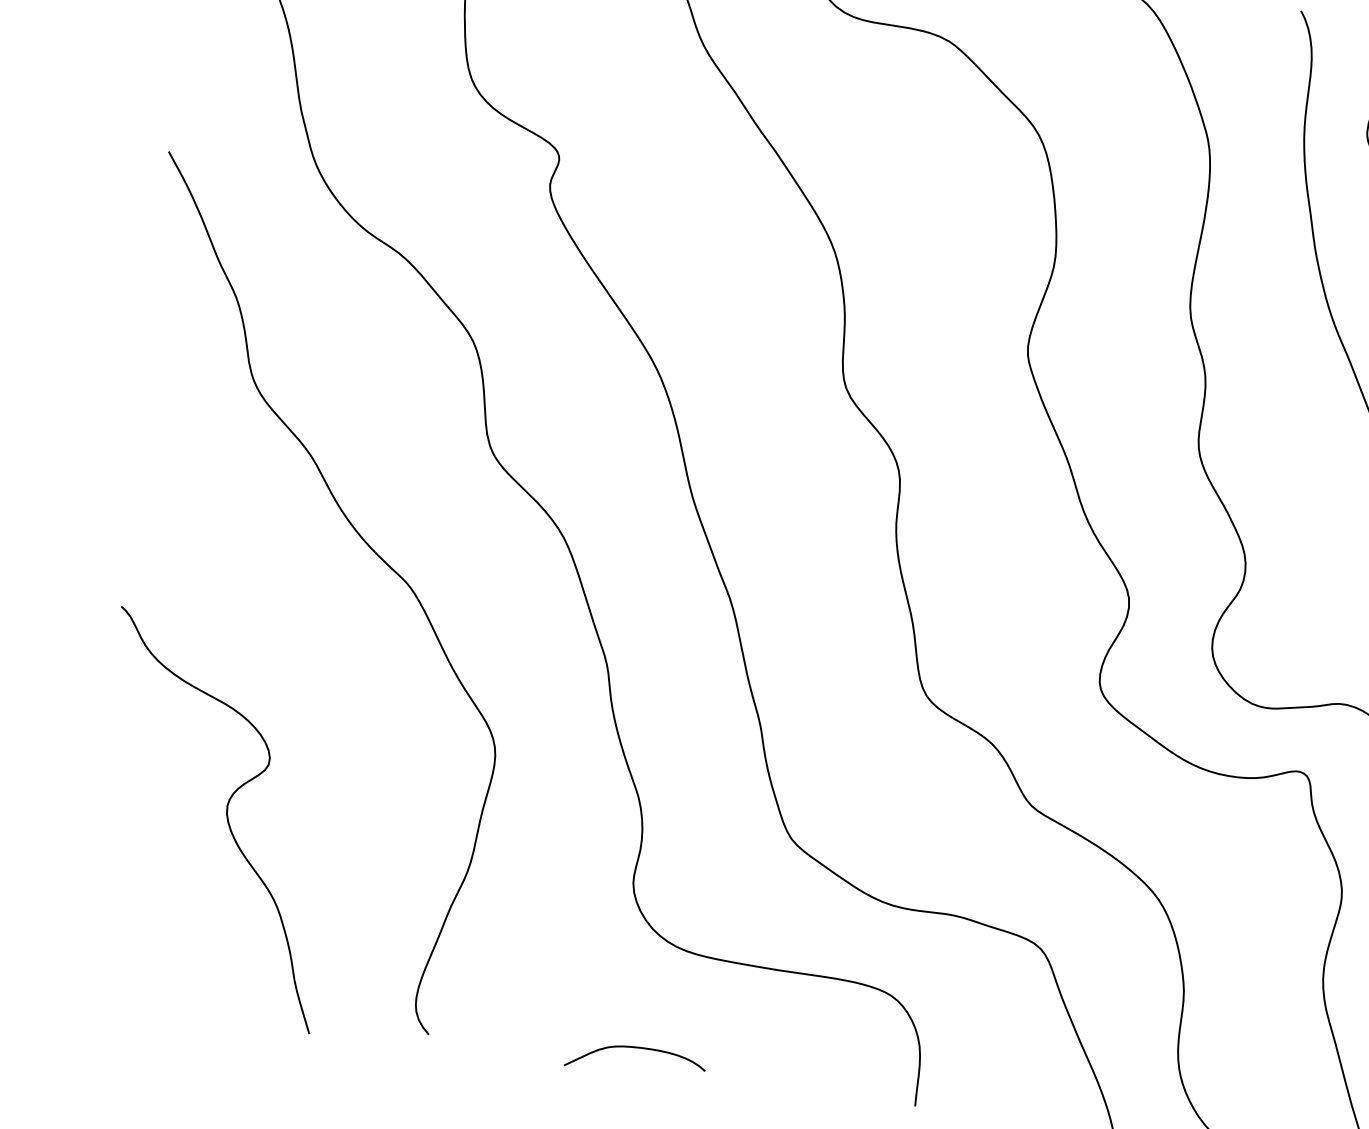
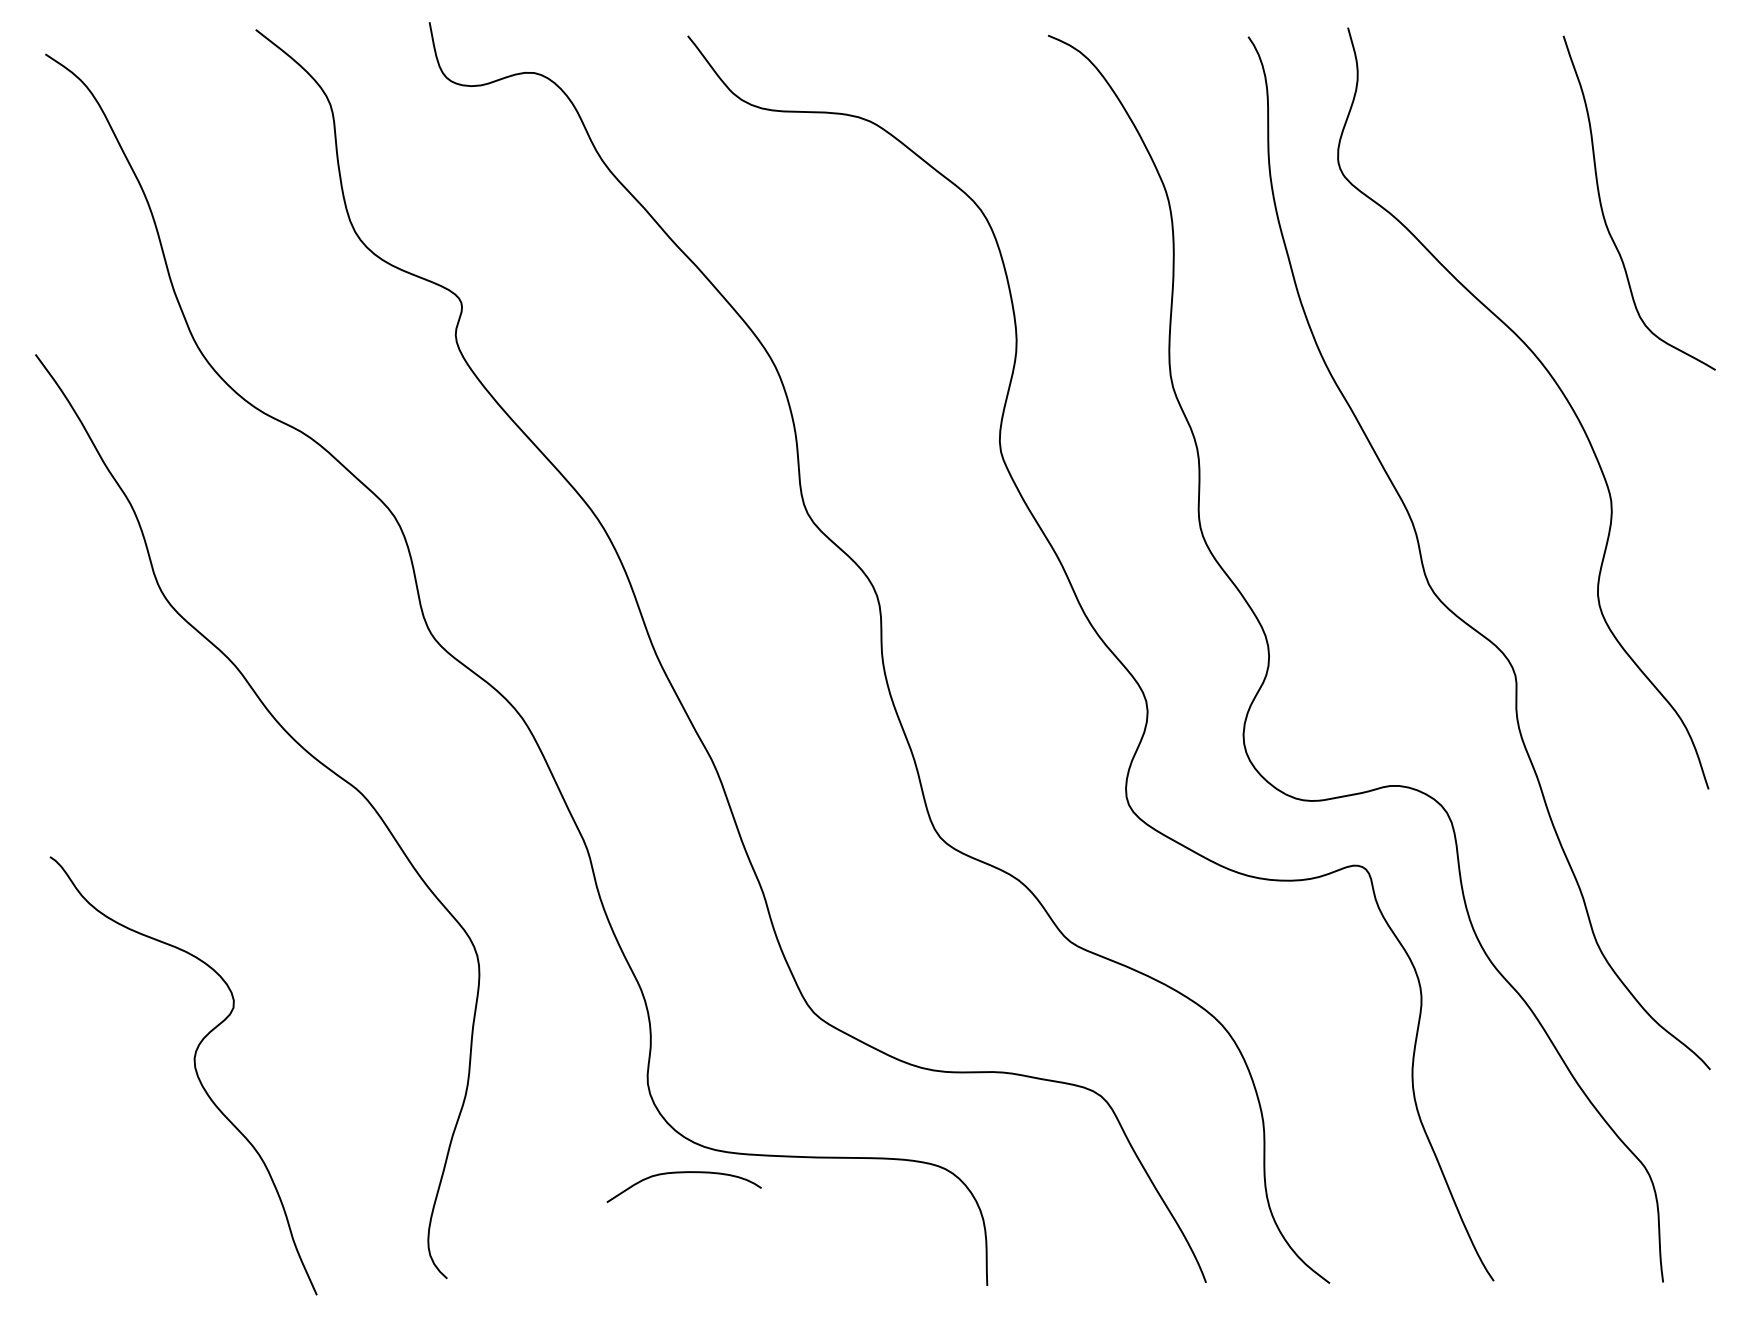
curve: (636, 1048) -> (683, 1173), moved

